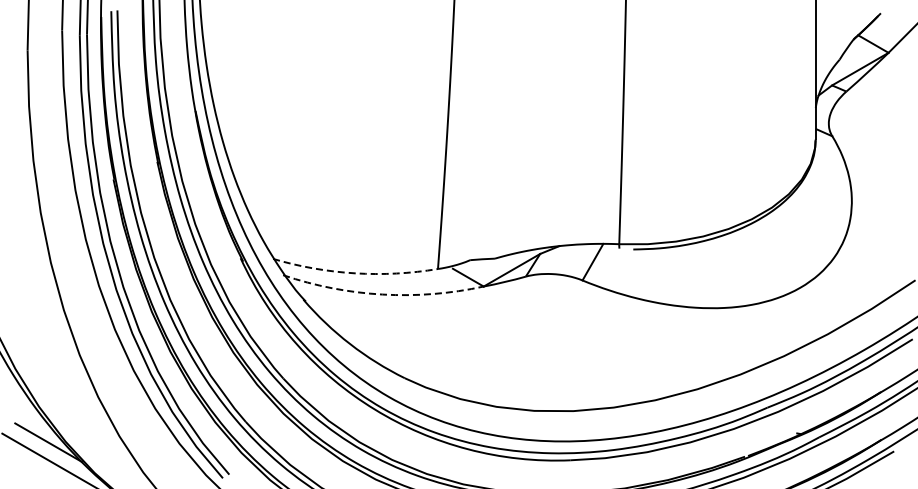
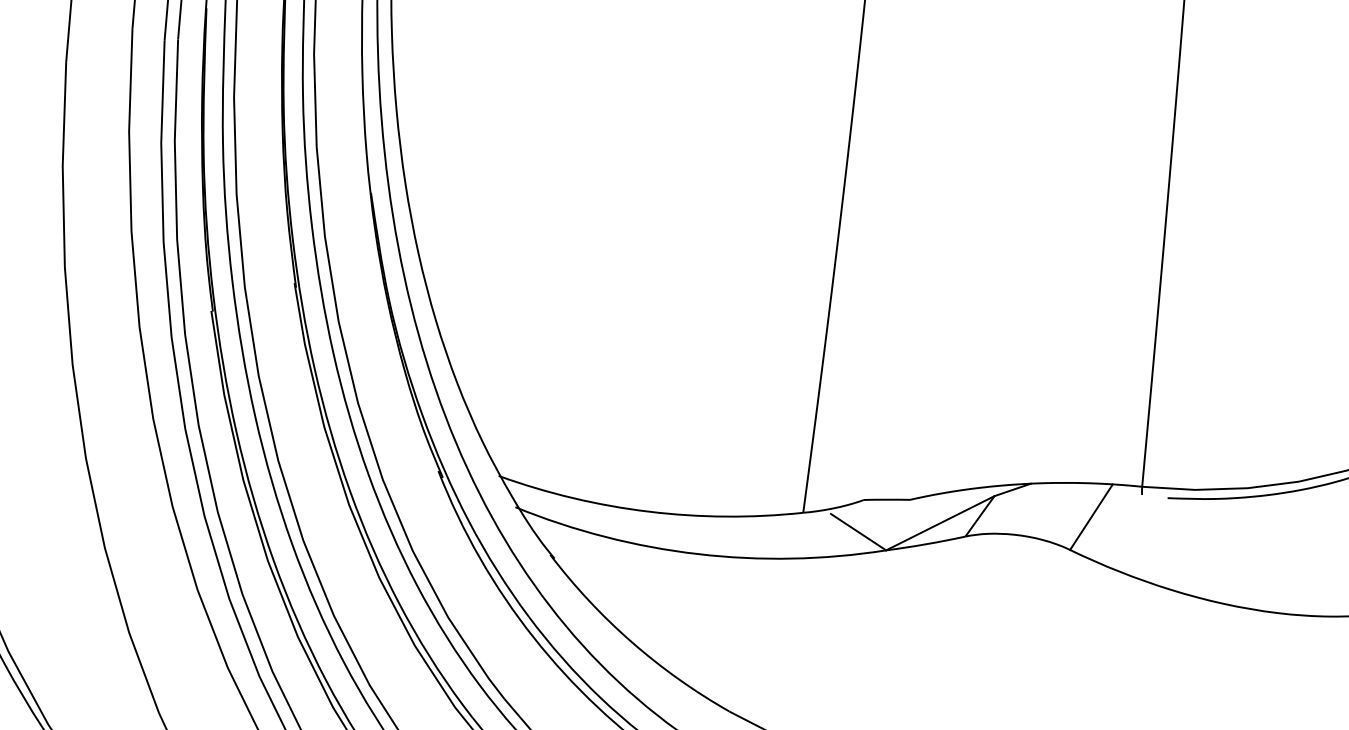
arc: (354, 273) -> (647, 511), dashed -> solid
arc: (382, 294) -> (697, 553), dashed -> solid

